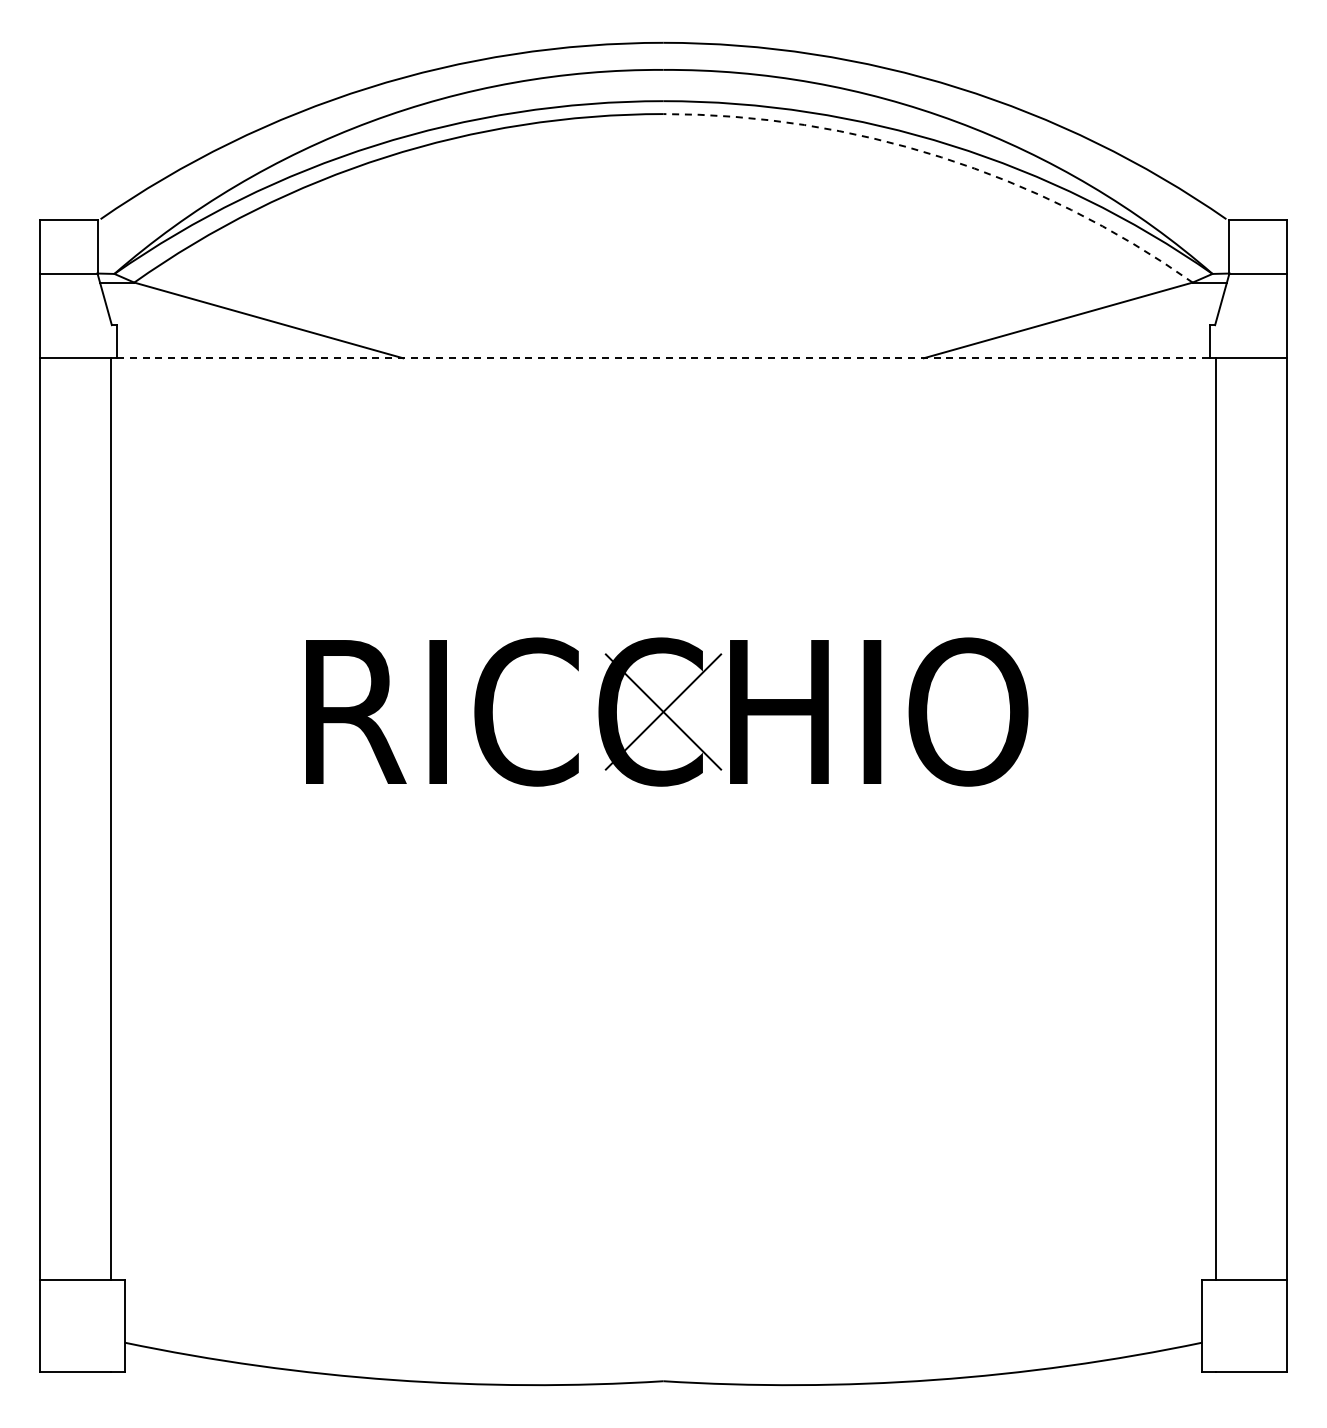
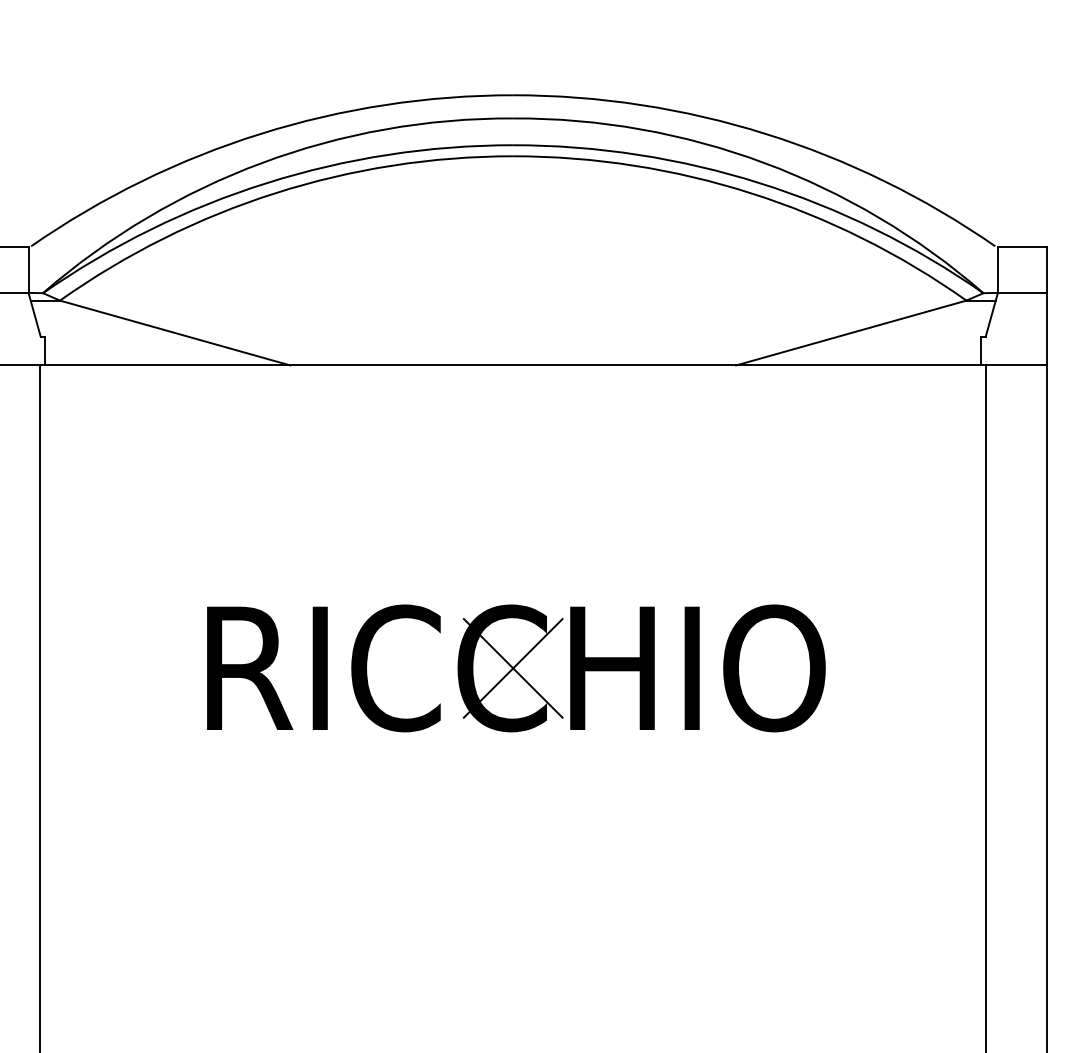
arc: (941, 157) -> (751, 193), dashed -> solid
line: (663, 358) -> (513, 365), dashed -> solid

